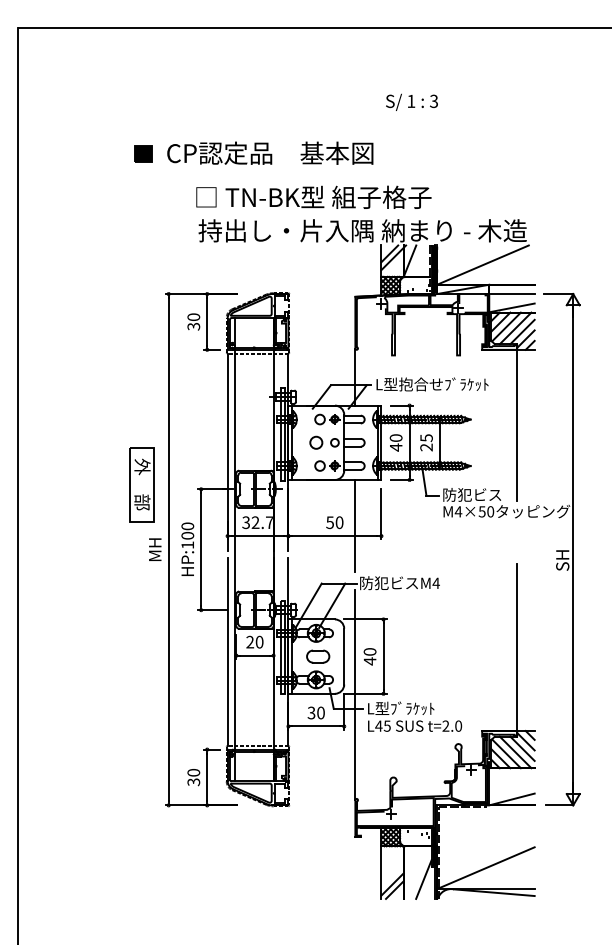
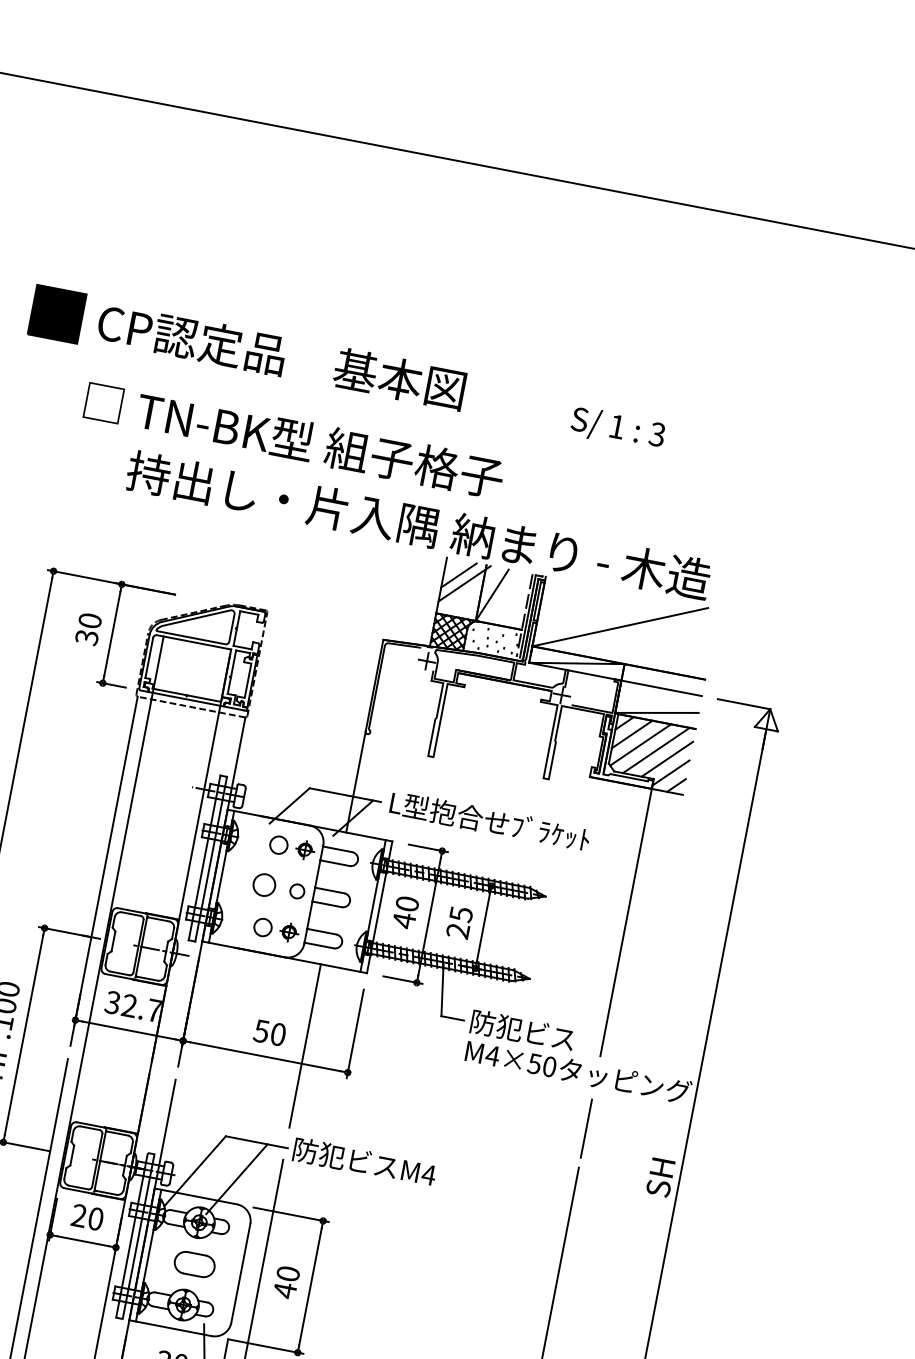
text: (411, 101) -> (617, 427), moved
part: (143, 153) -> (56, 313), size x1.67
text: (313, 196) -> (293, 438), moved
line: (517, 541) -> (587, 1128), added

